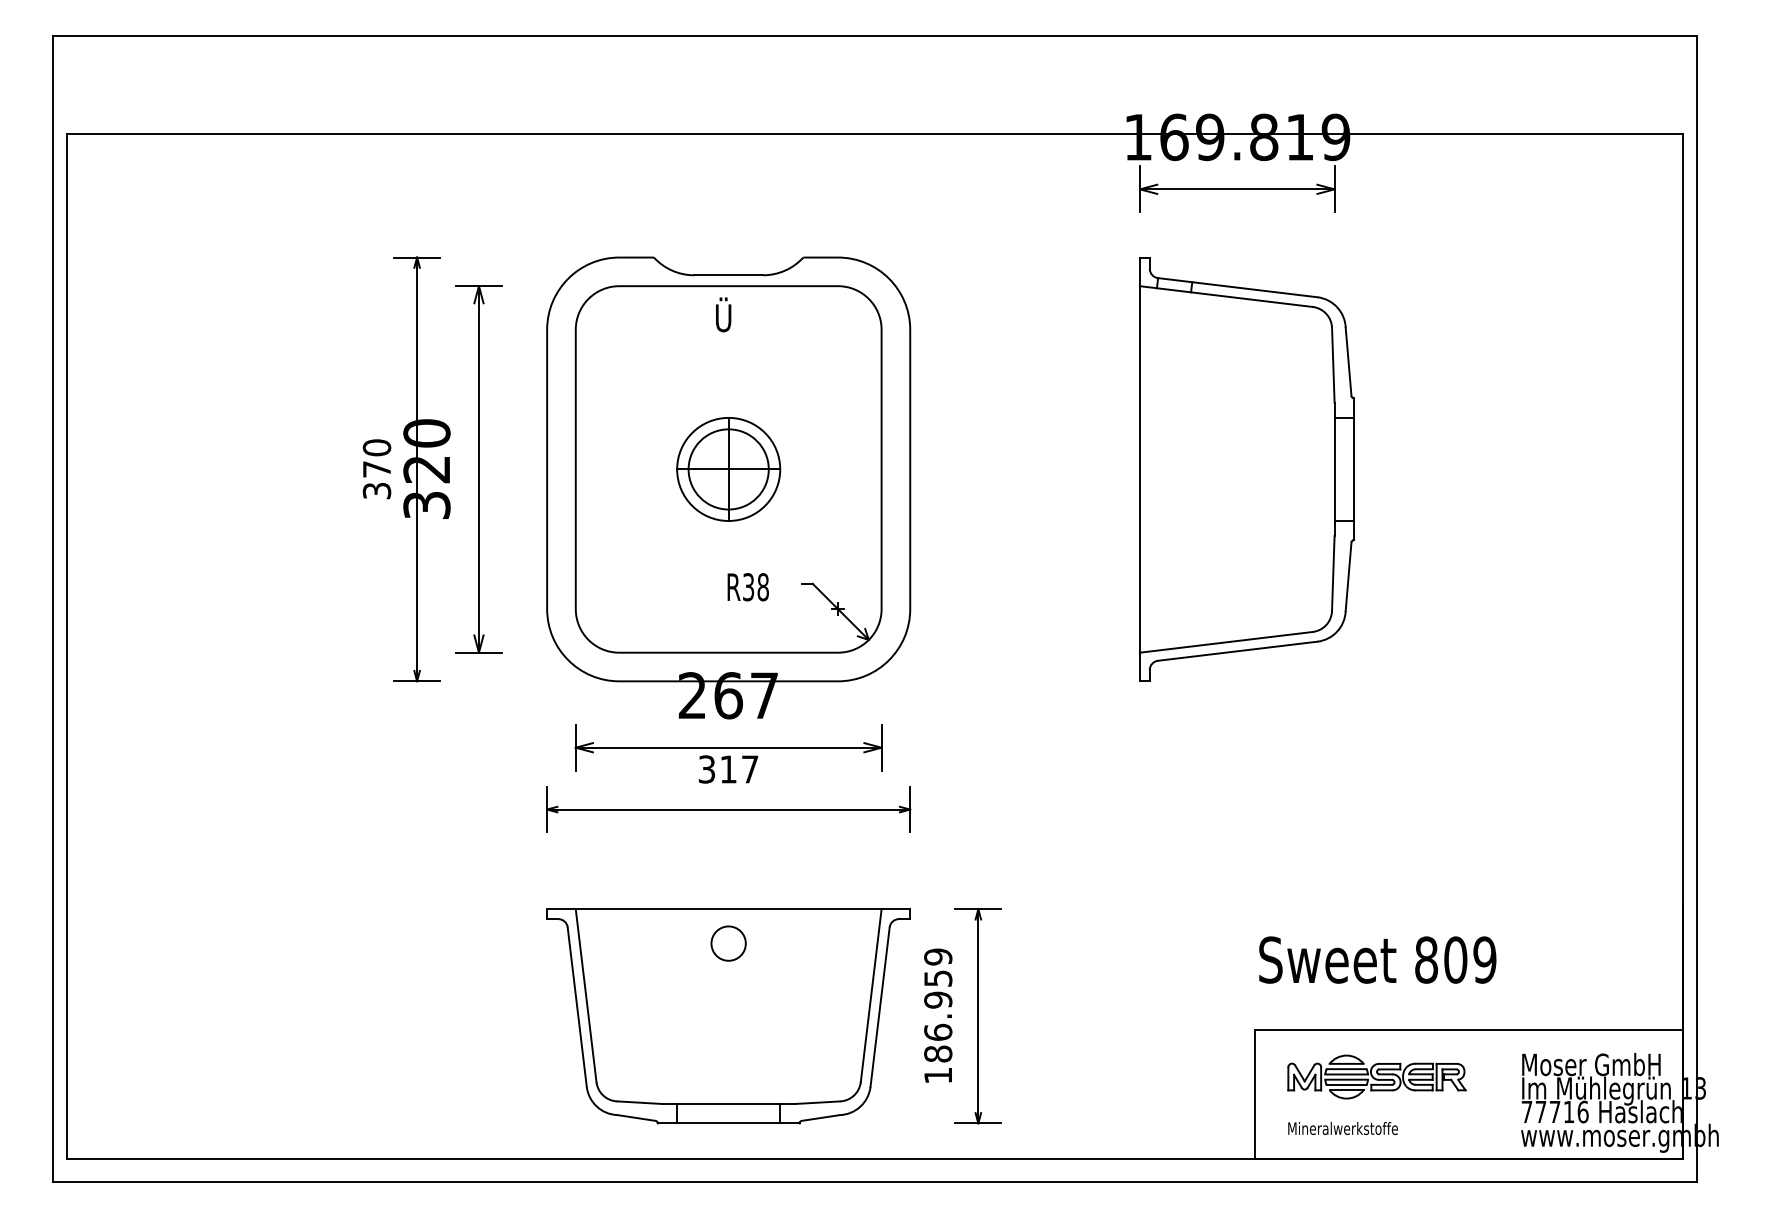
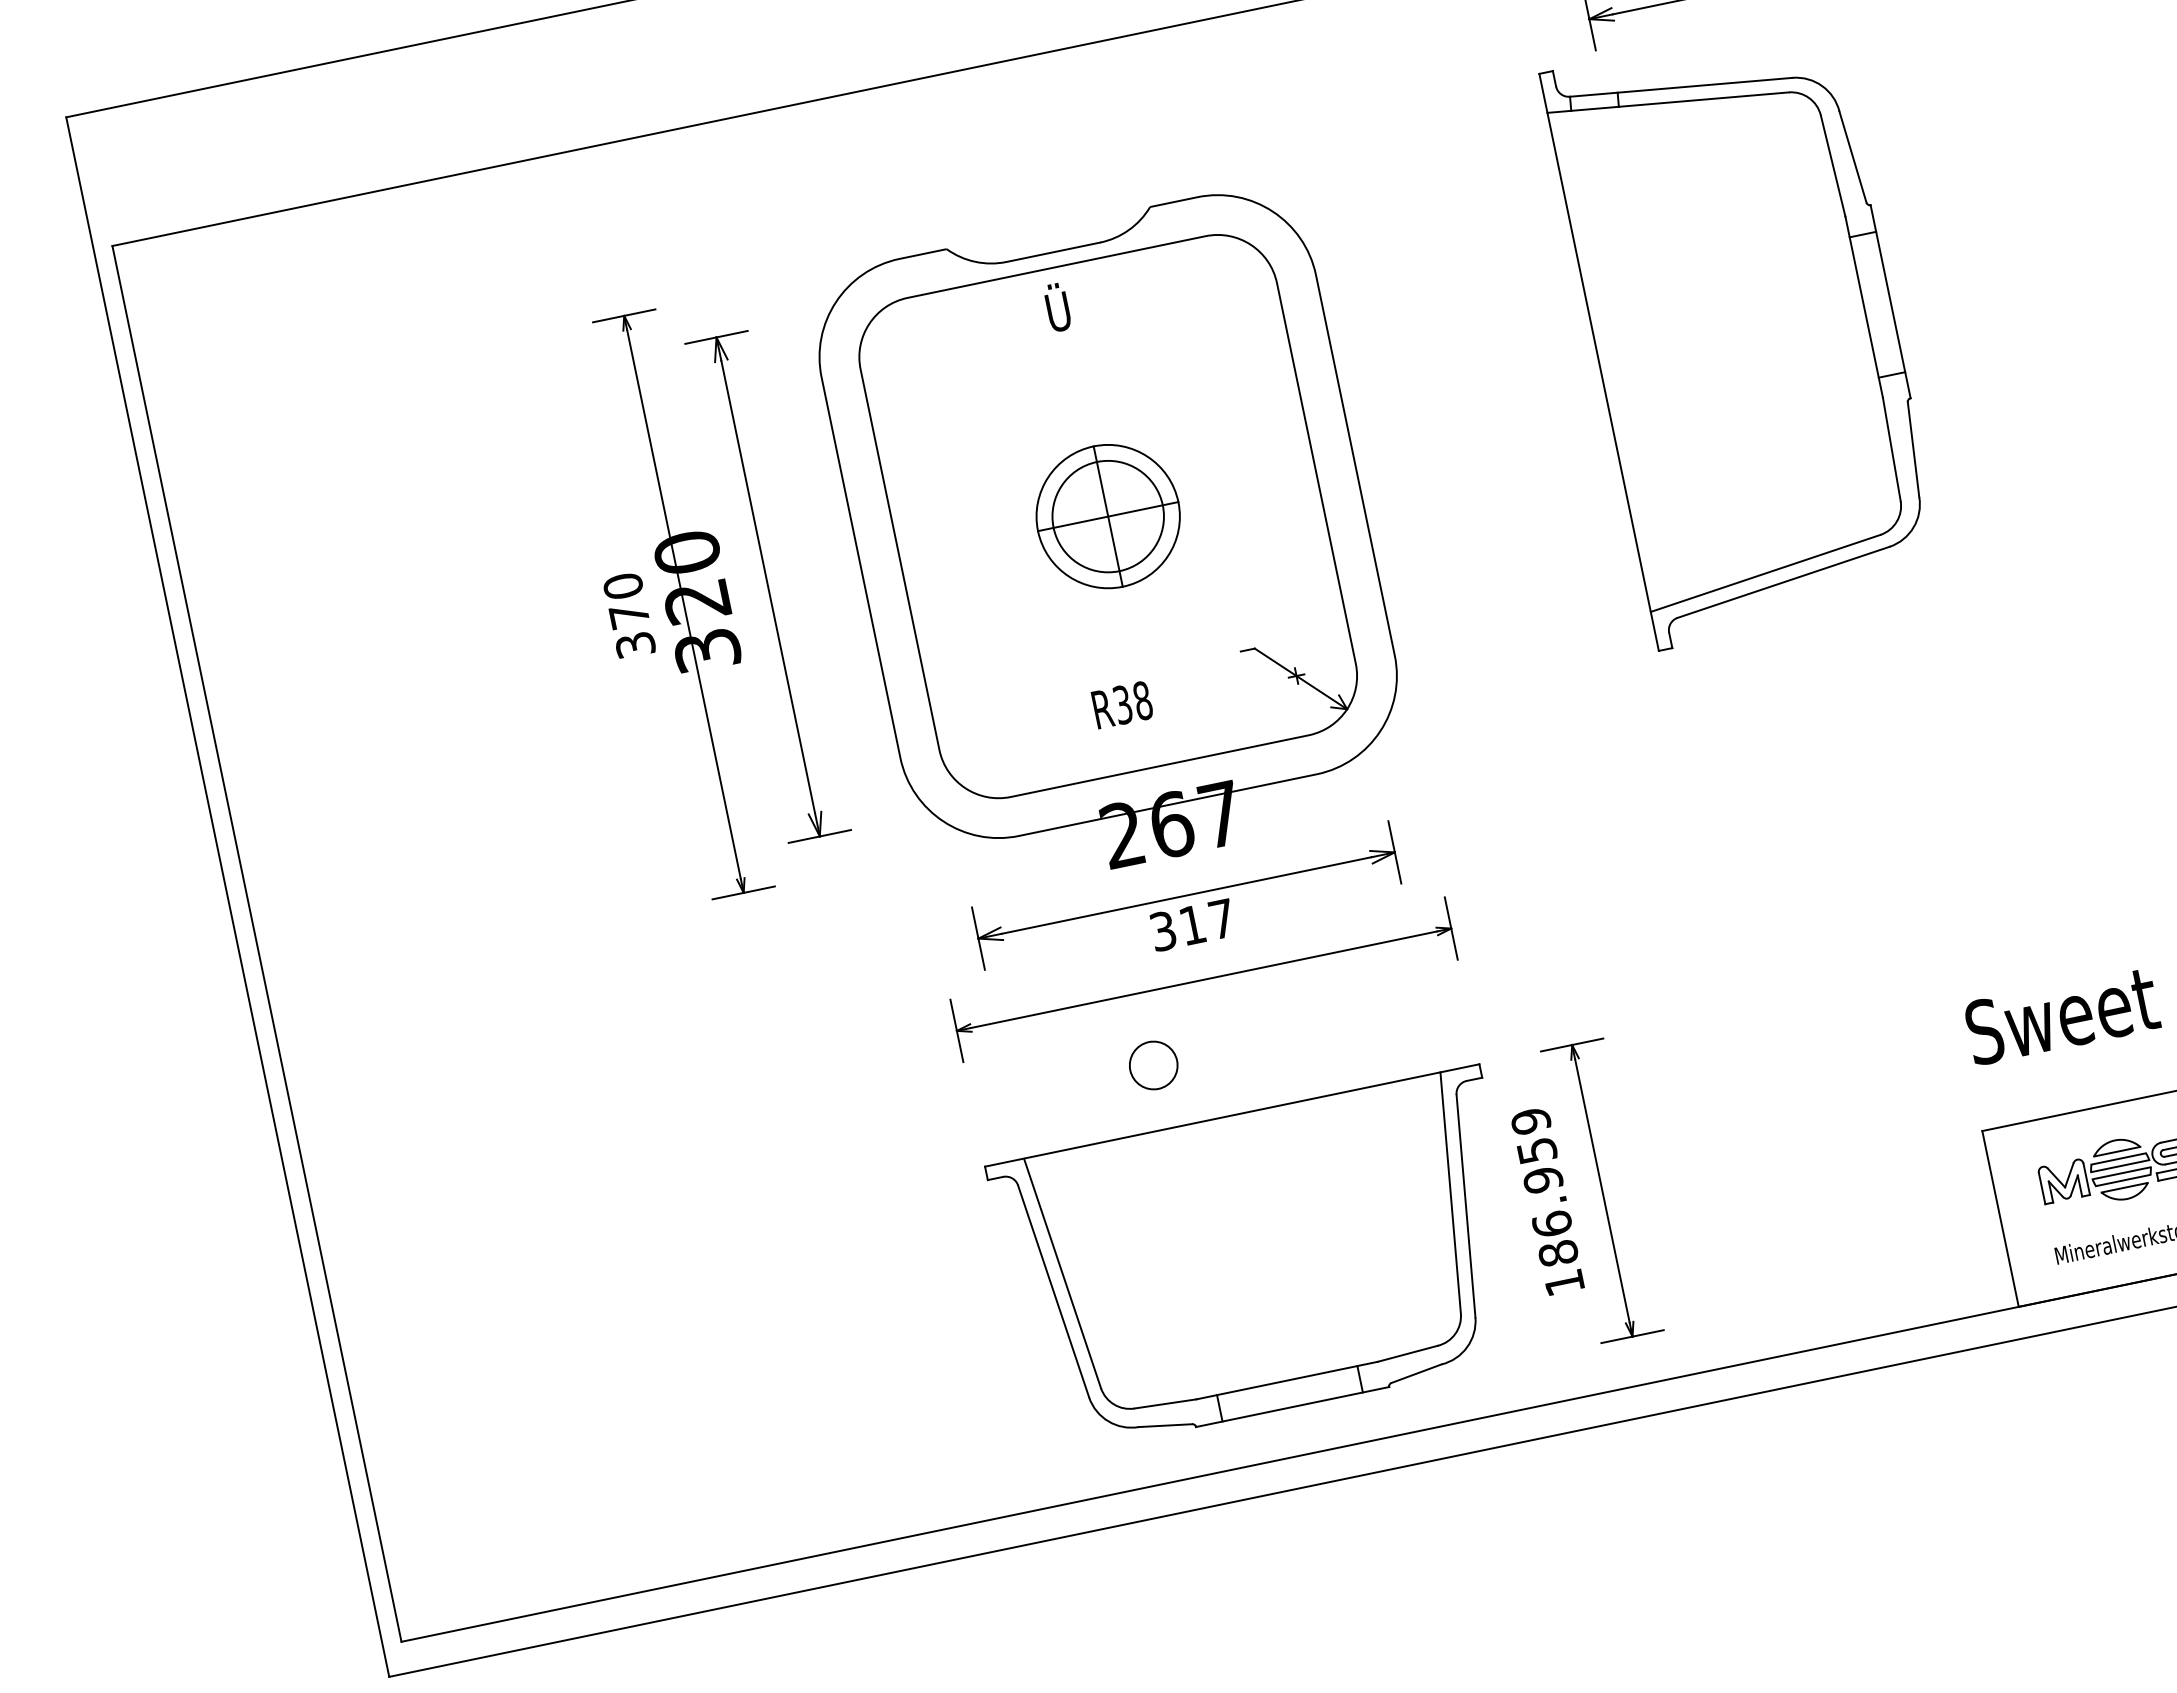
part: (1246, 469) -> (1744, 332), moved
text: (747, 587) -> (1121, 705), moved
circle: (728, 943) -> (1153, 1065), moved

